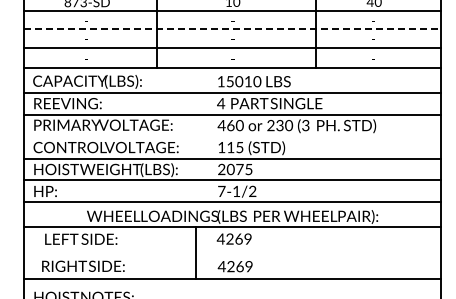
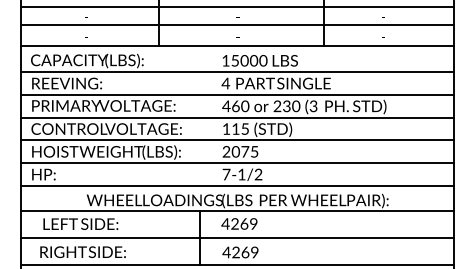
line: (232, 29) -> (237, 6), dashed -> solid
text: (248, 81) -> (254, 60), 15010 -> 15000
line: (232, 136) -> (237, 117), added
line: (232, 253) -> (237, 238), added

